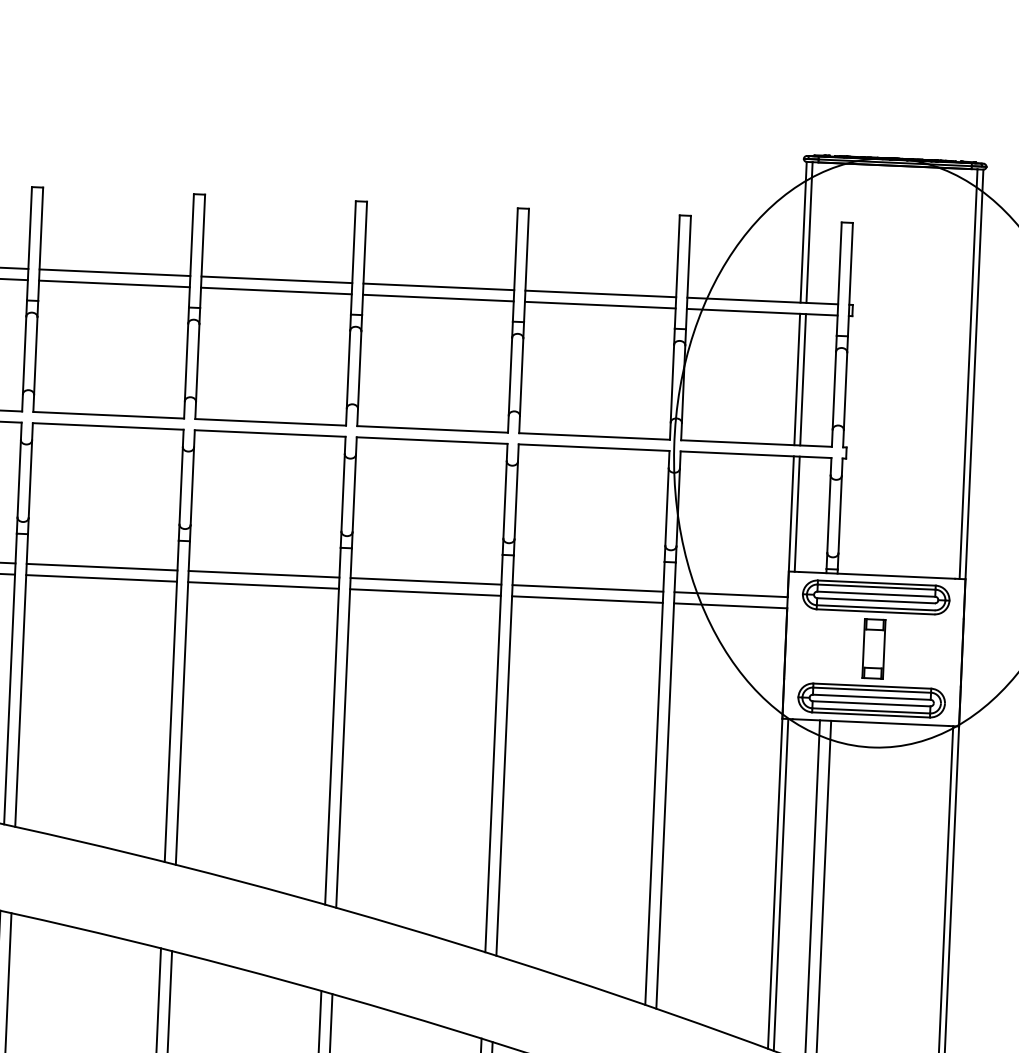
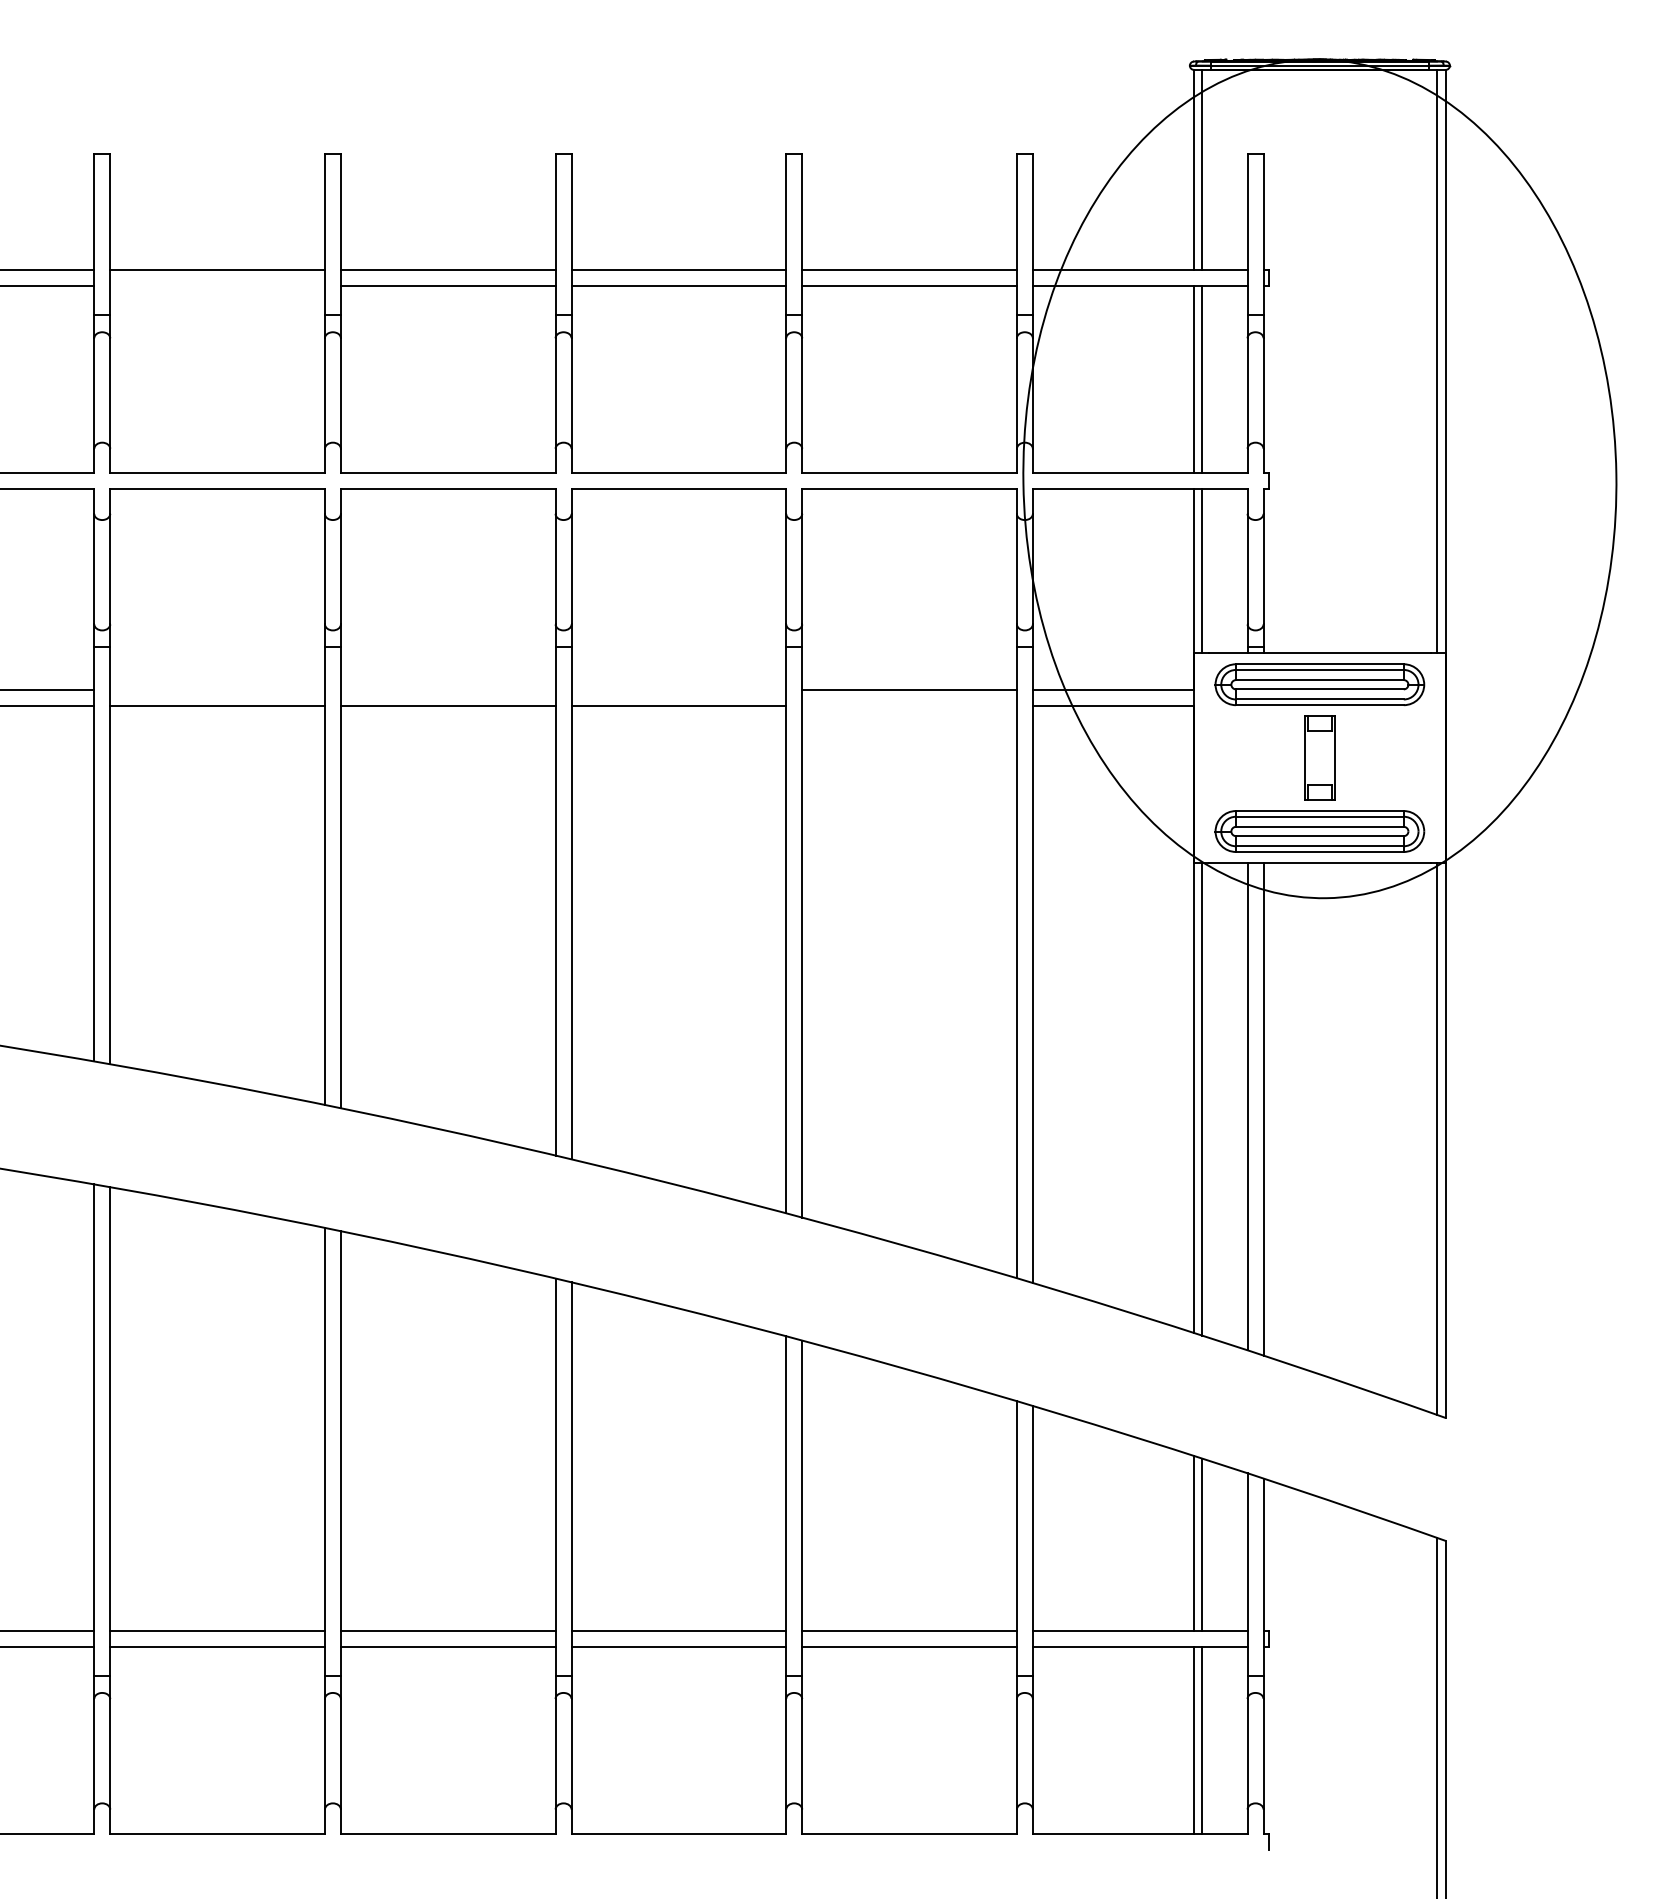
line: (114, 284) -> (217, 286), removed
line: (102, 567) -> (217, 689), removed
line: (263, 574) -> (447, 689), removed
line: (425, 581) -> (678, 689), removed
line: (587, 599) -> (909, 705), removed

